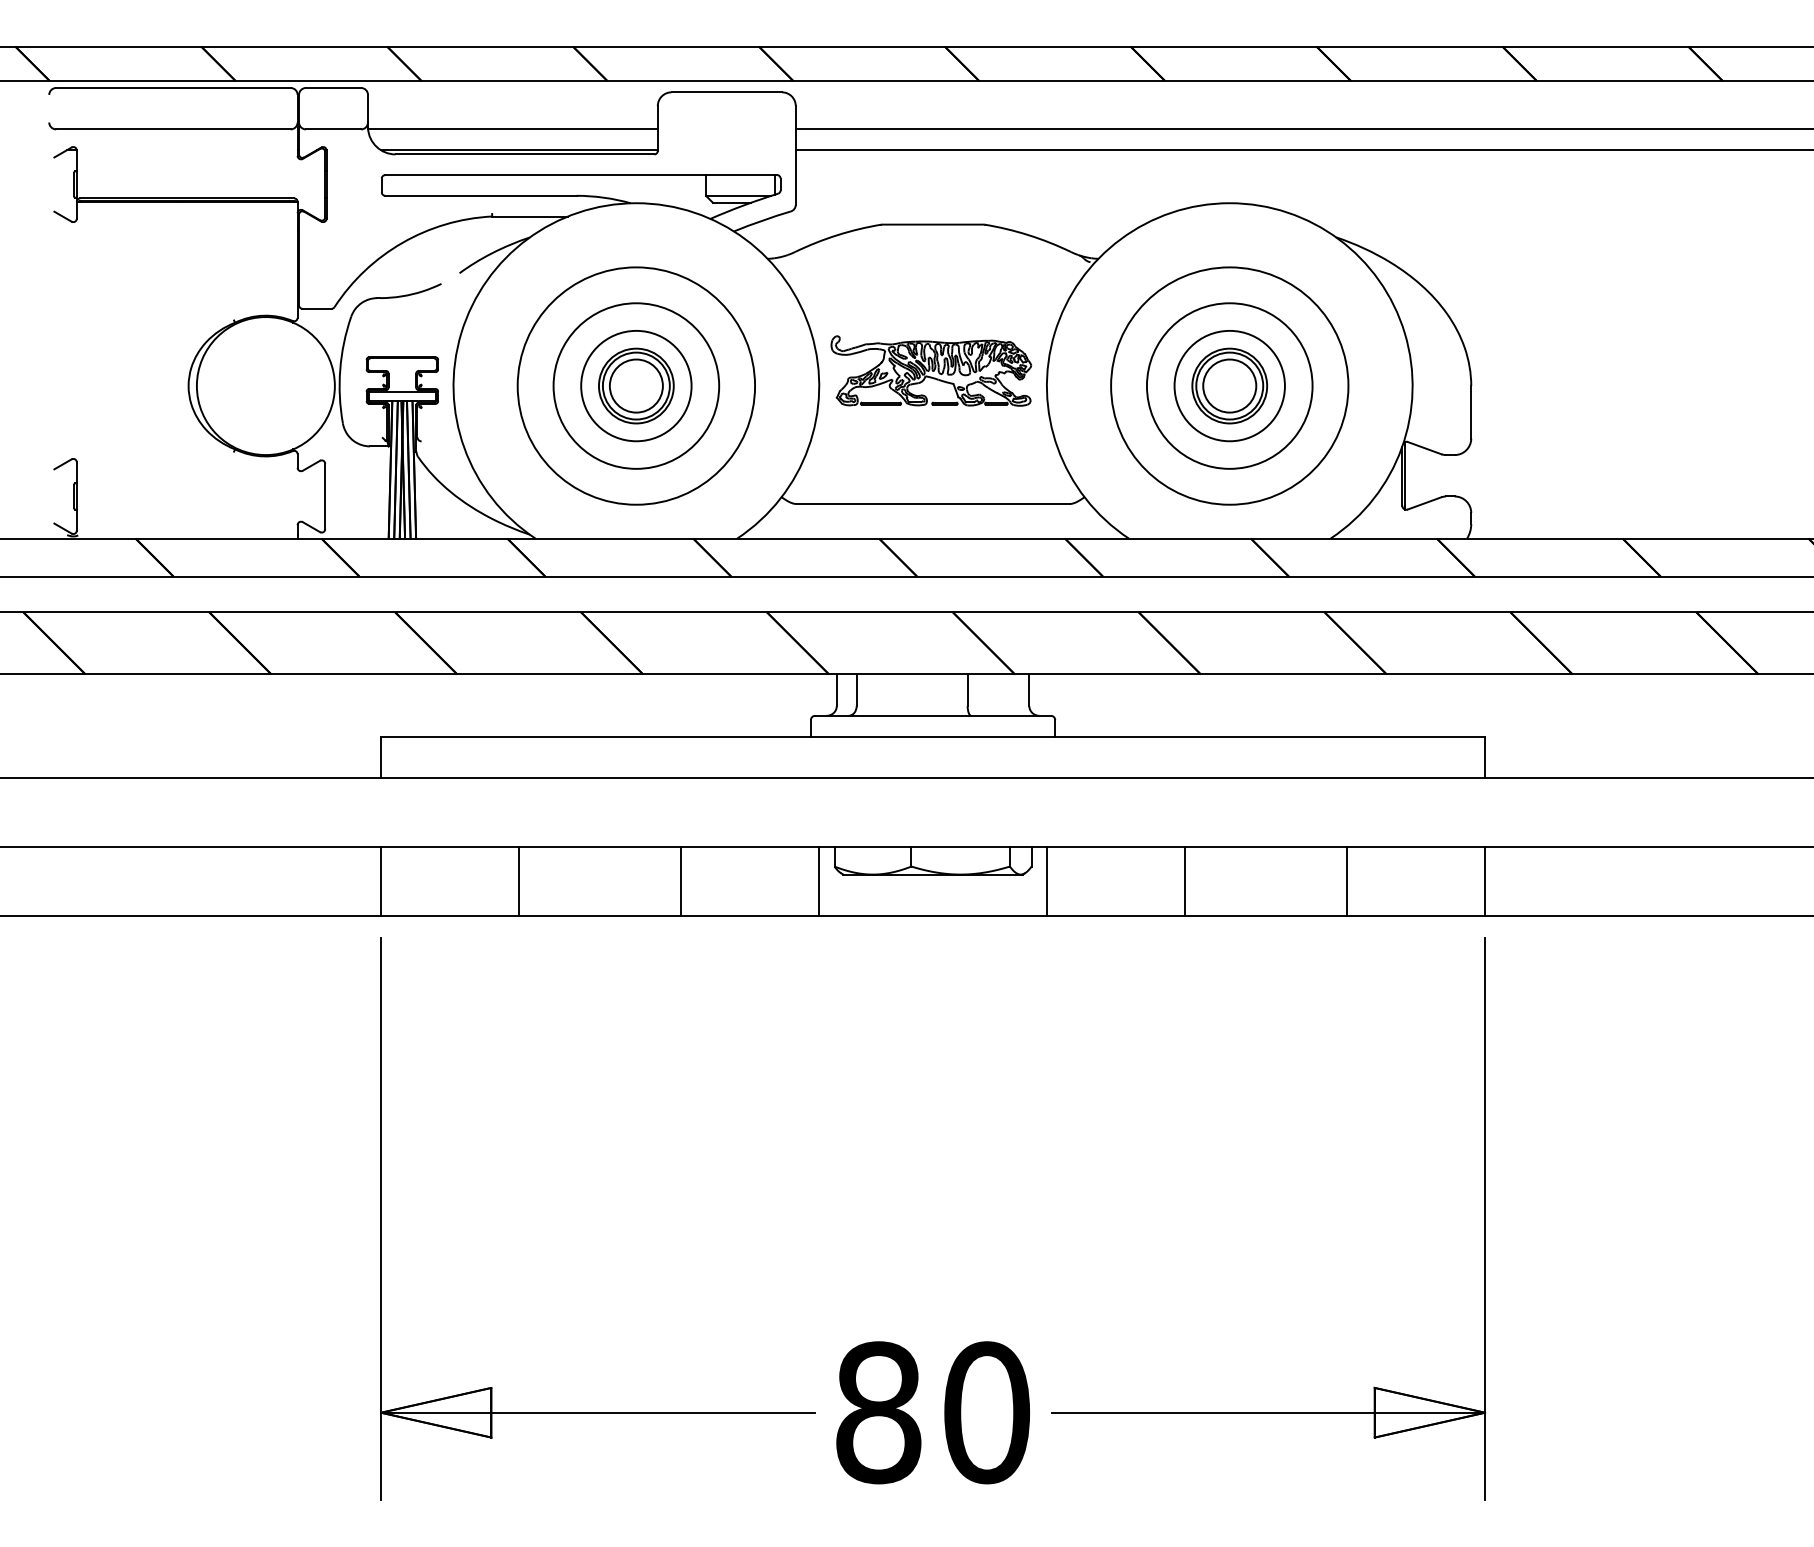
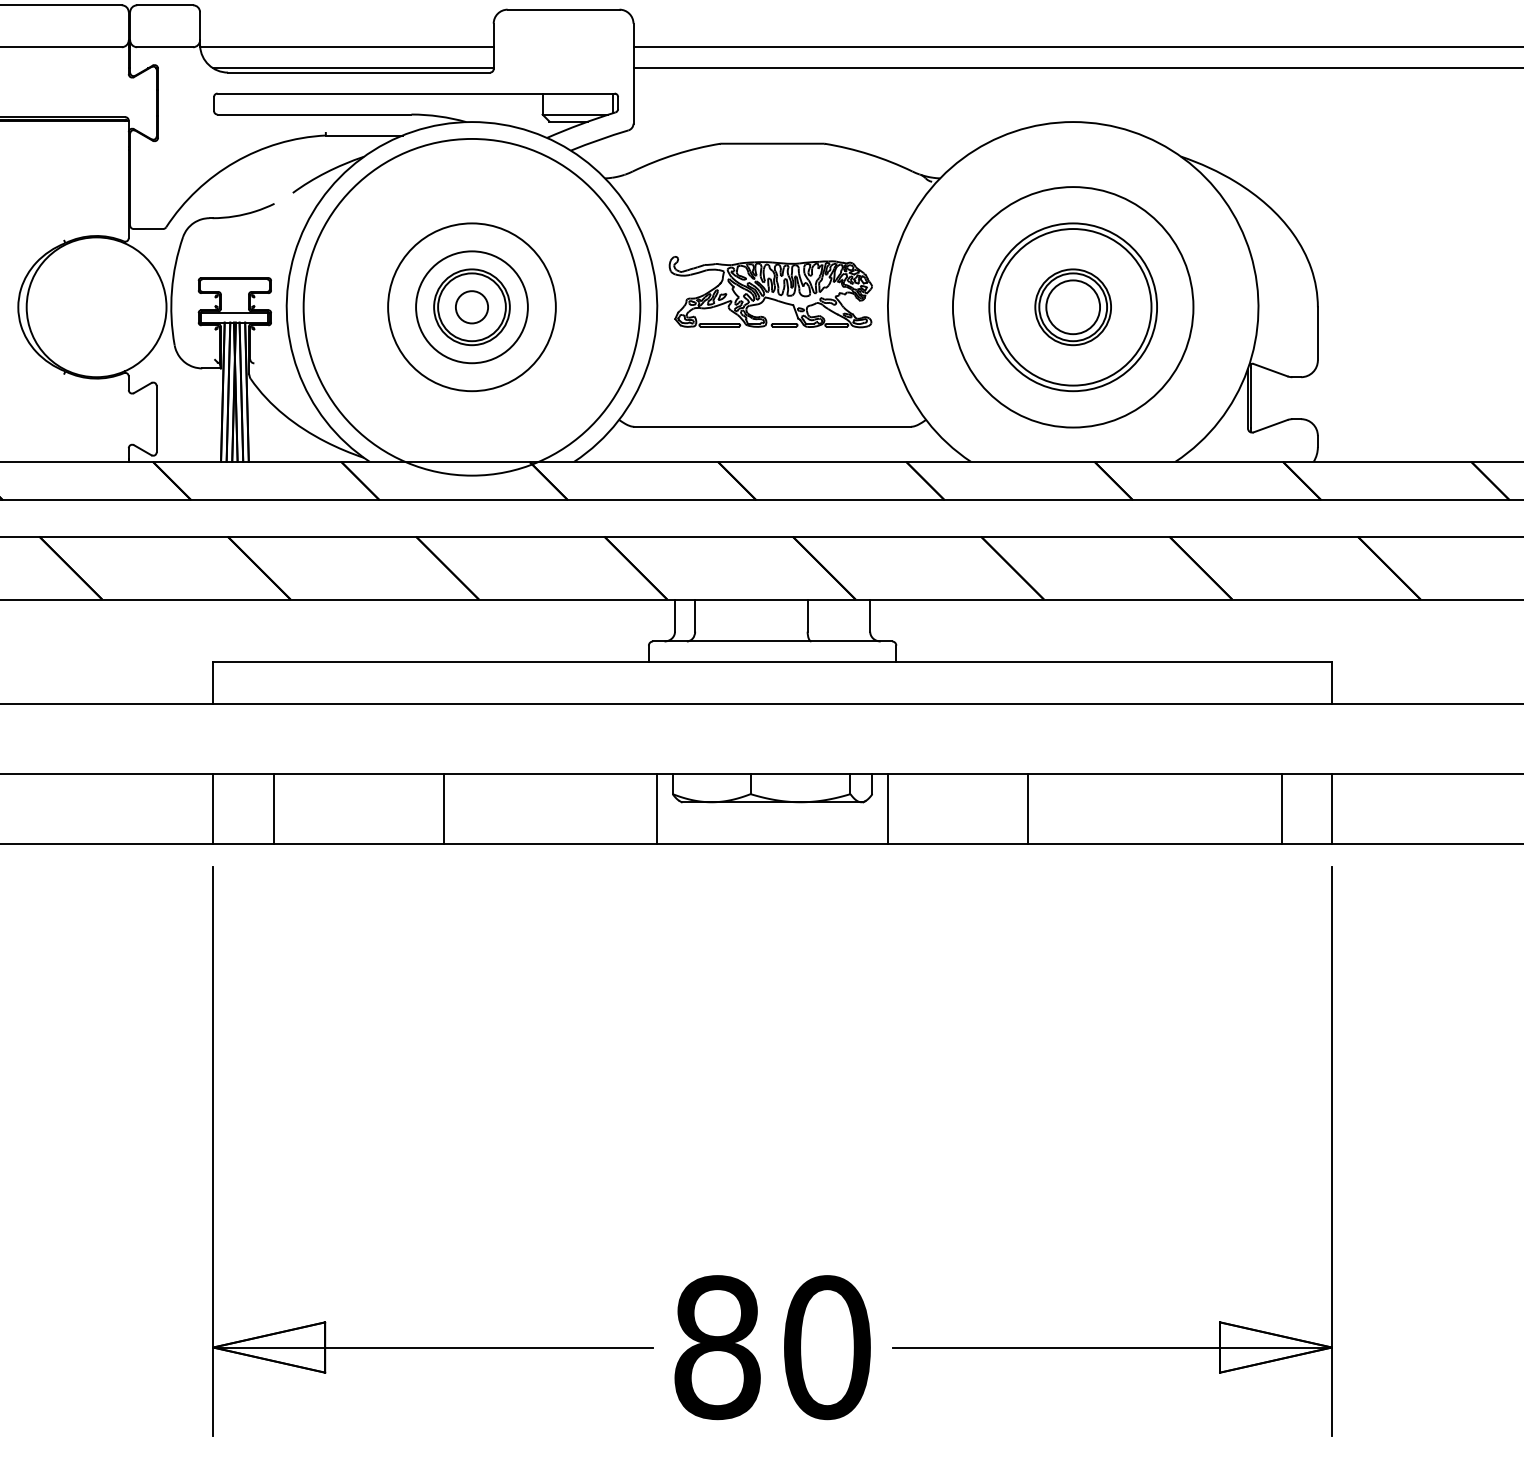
circle: (635, 385) -> (471, 306), size x0.6
circle: (636, 385) -> (472, 306), size x1.4
circle: (1229, 385) -> (1072, 306), size x1.4
line: (519, 880) -> (274, 808), moved
line: (681, 880) -> (444, 808), moved
line: (1347, 880) -> (1282, 808), moved

